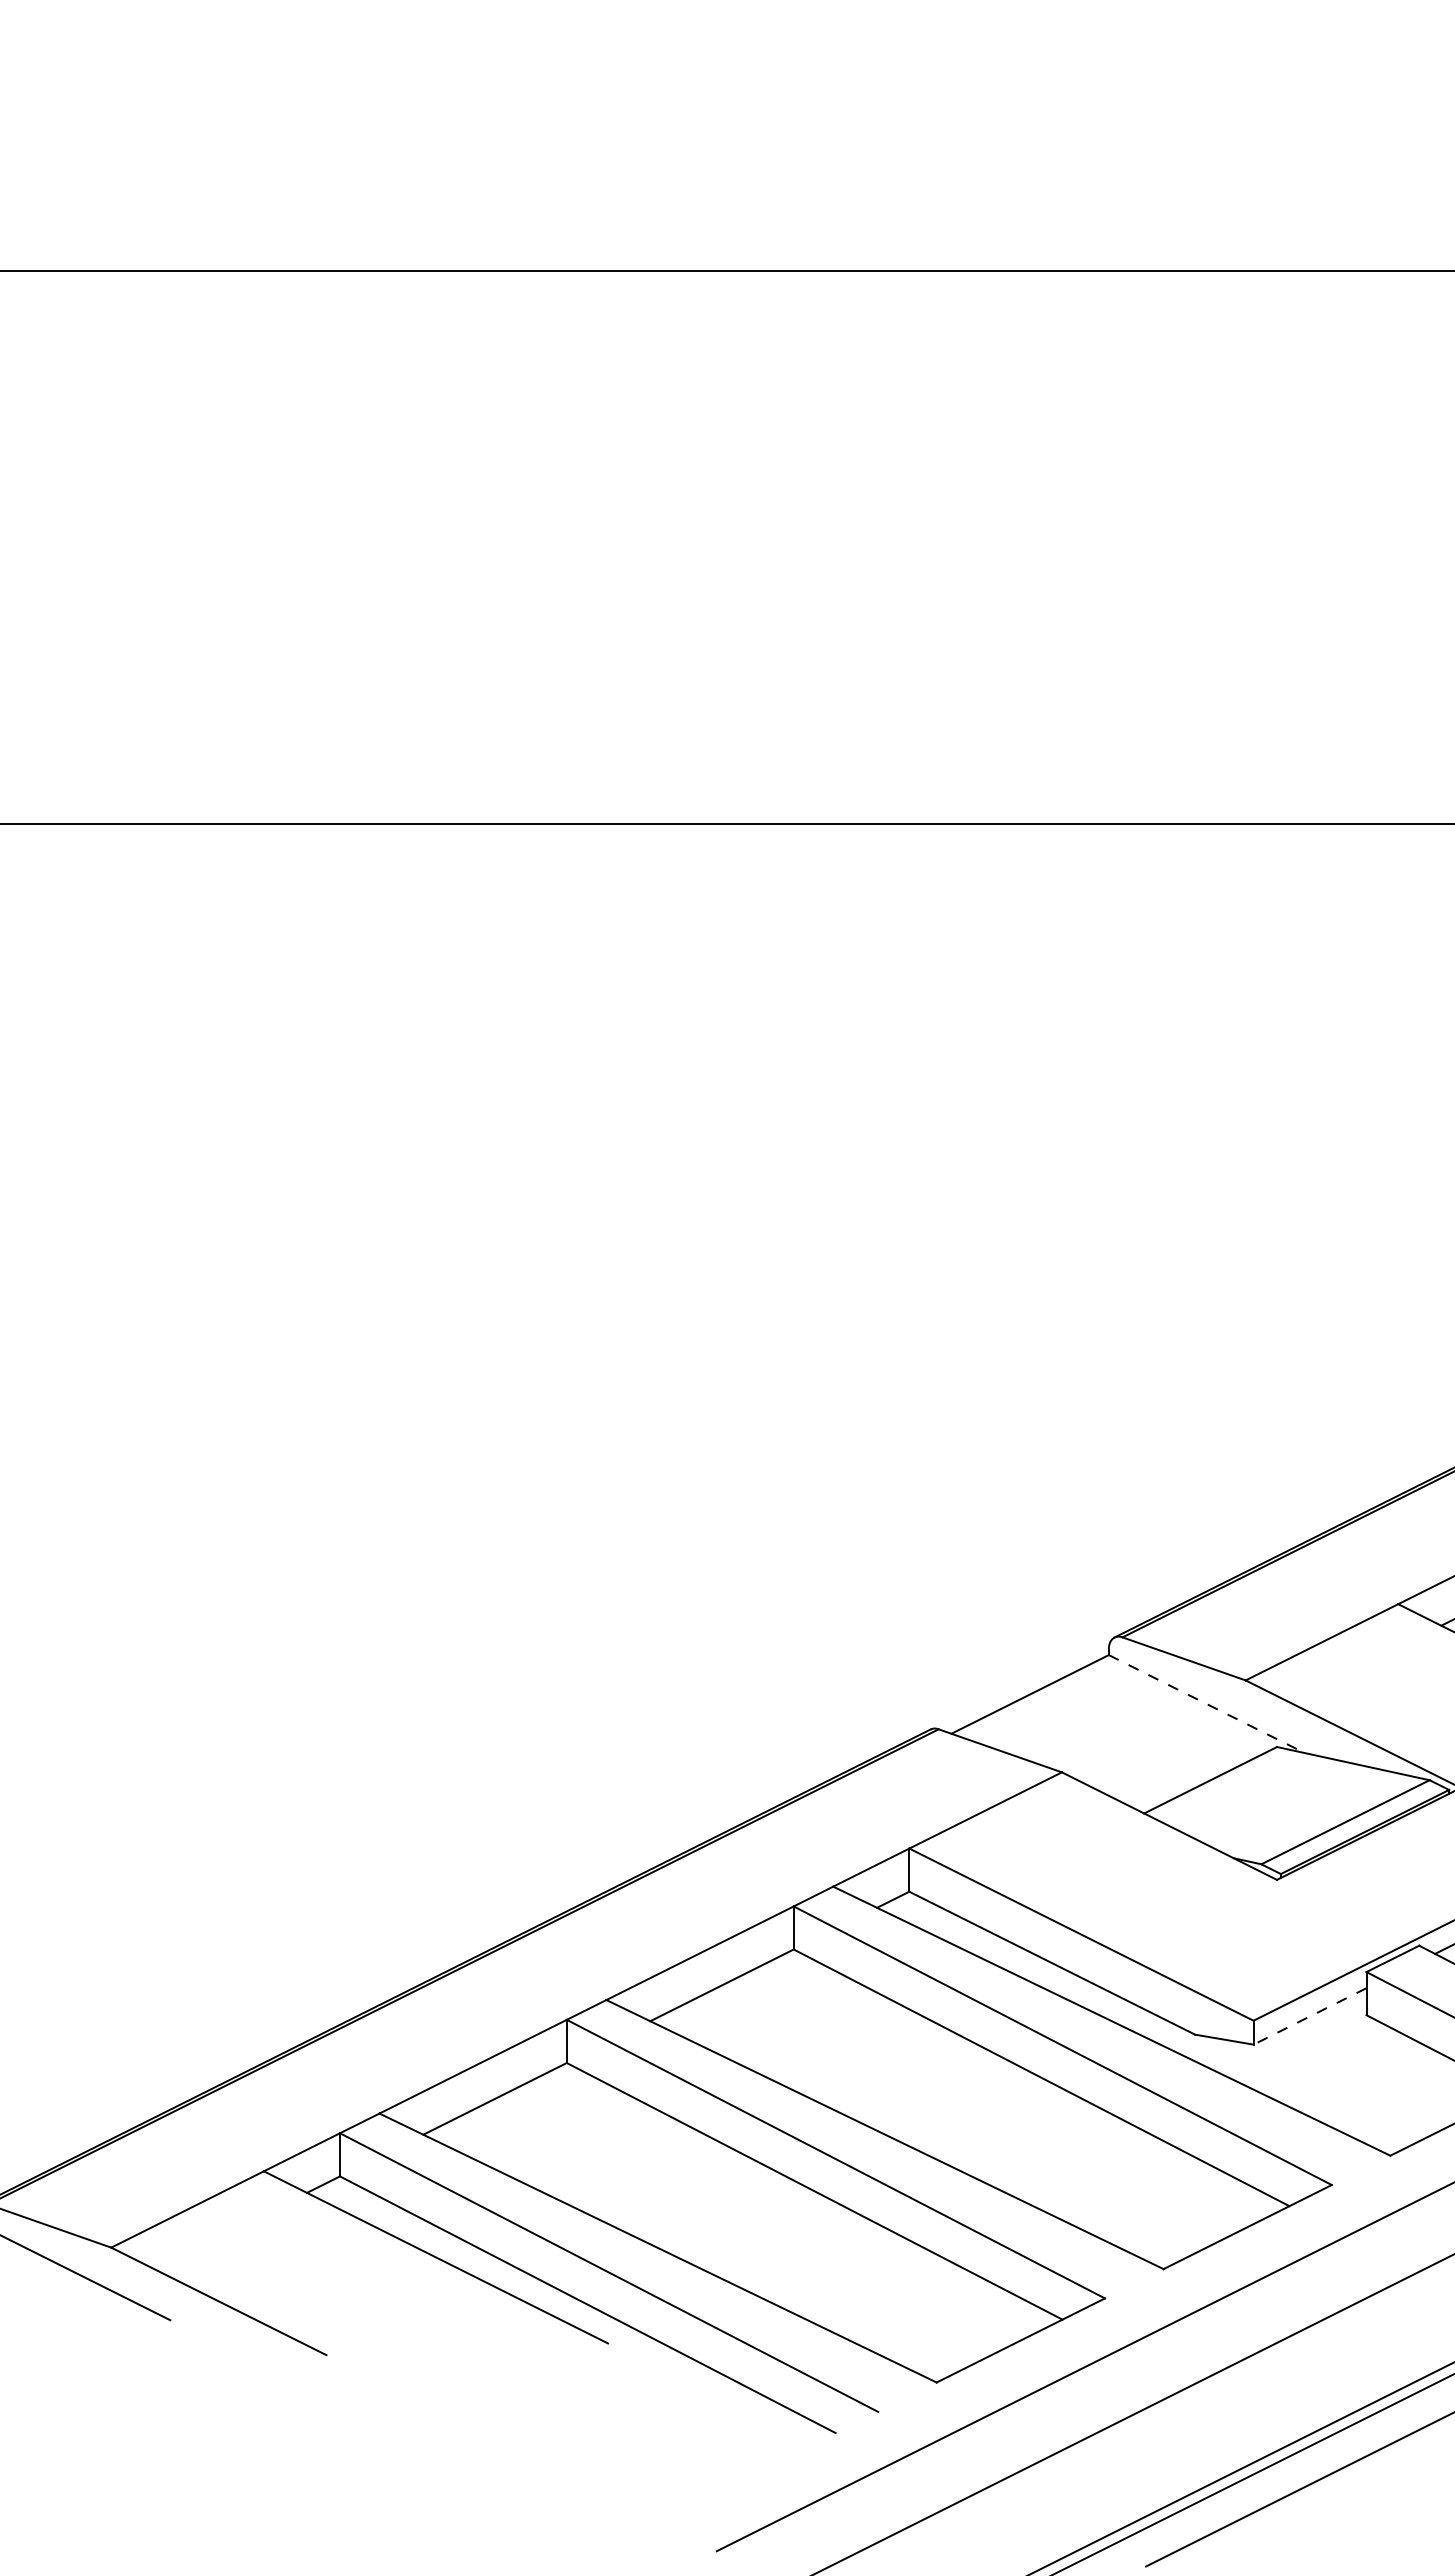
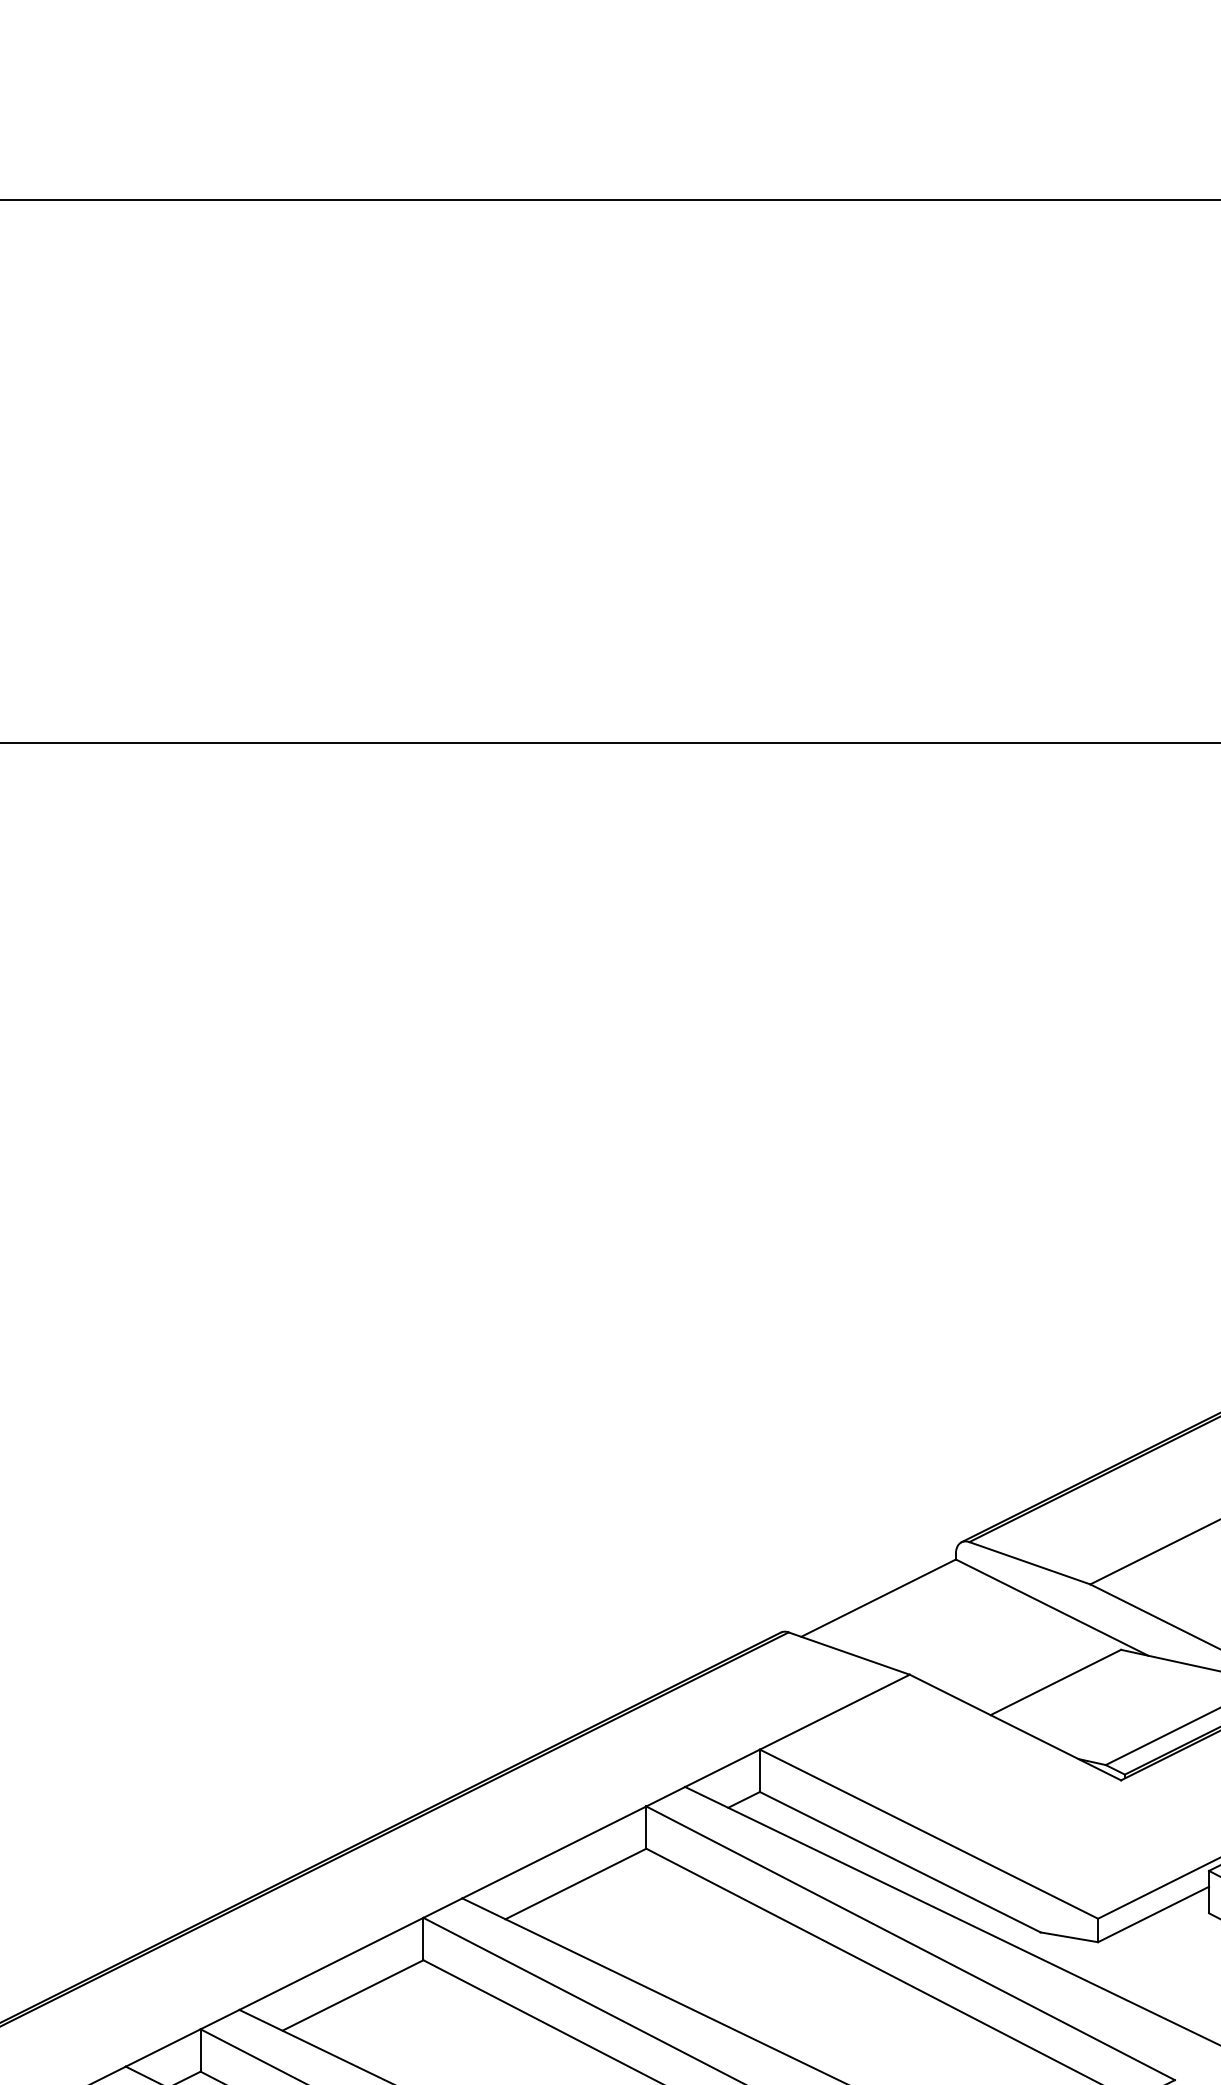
line: (1207, 1704) -> (1052, 1608), dashed -> solid
line: (1309, 2016) -> (1153, 1914), dashed -> solid

